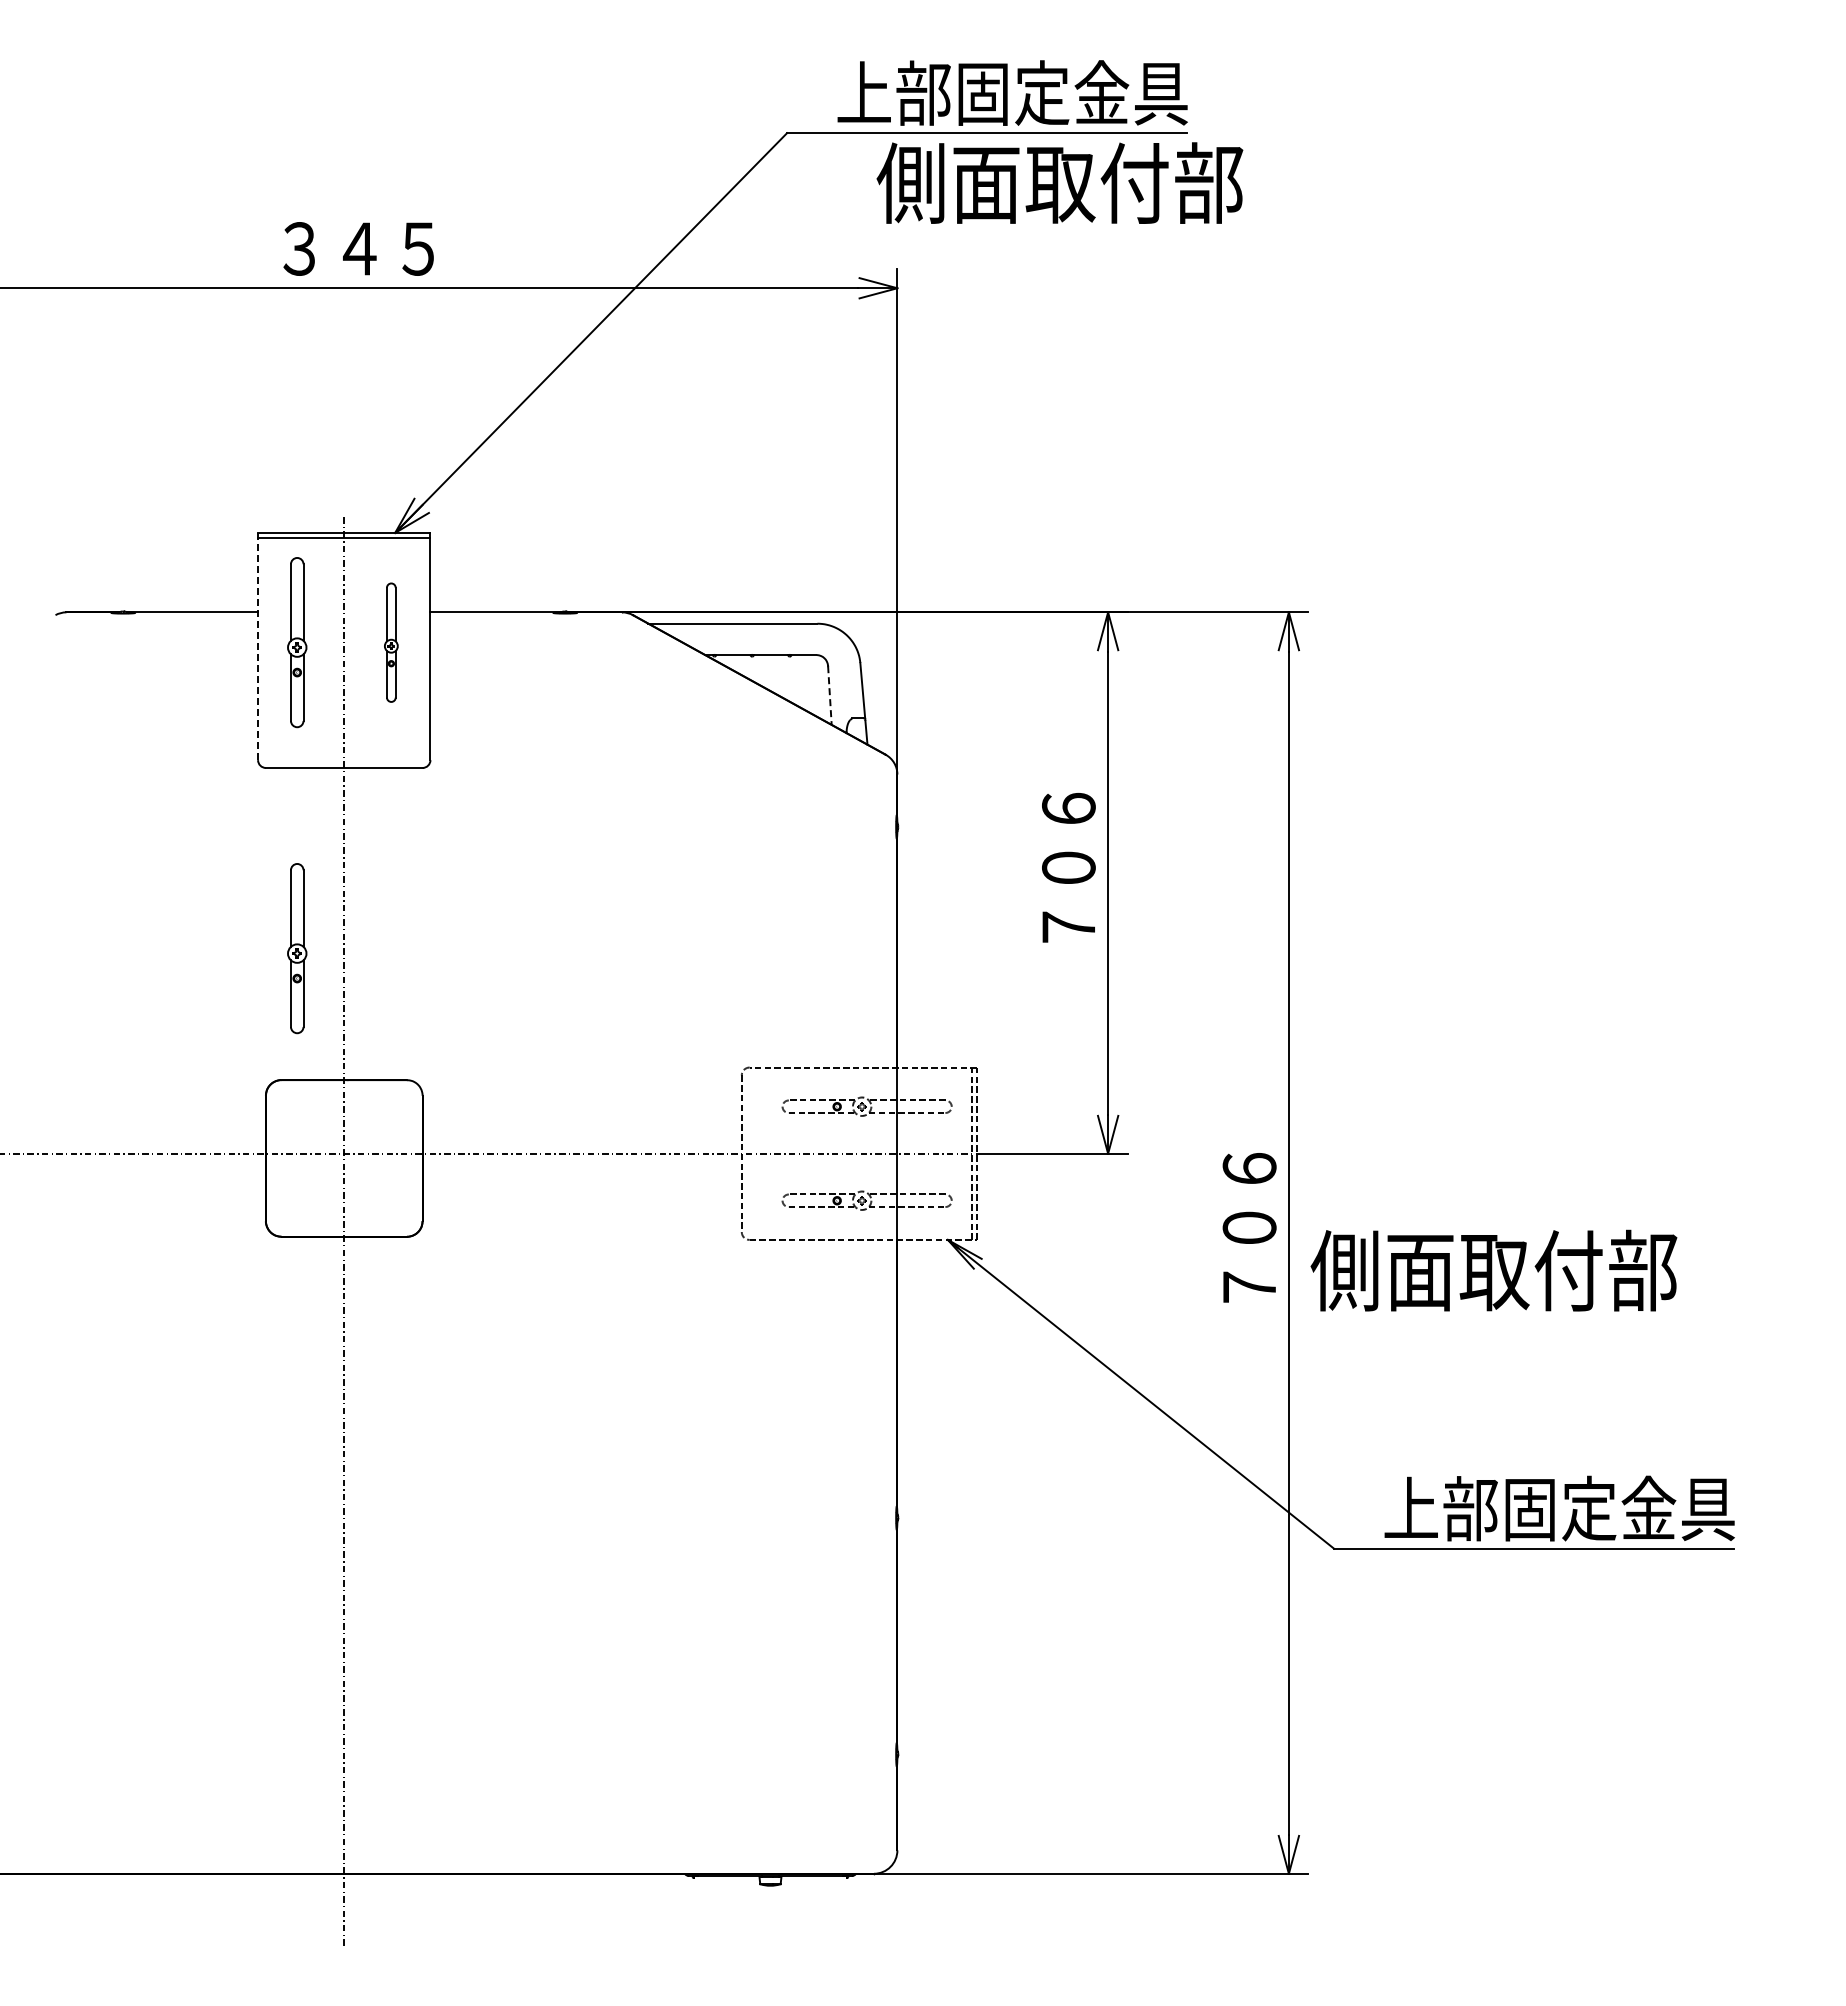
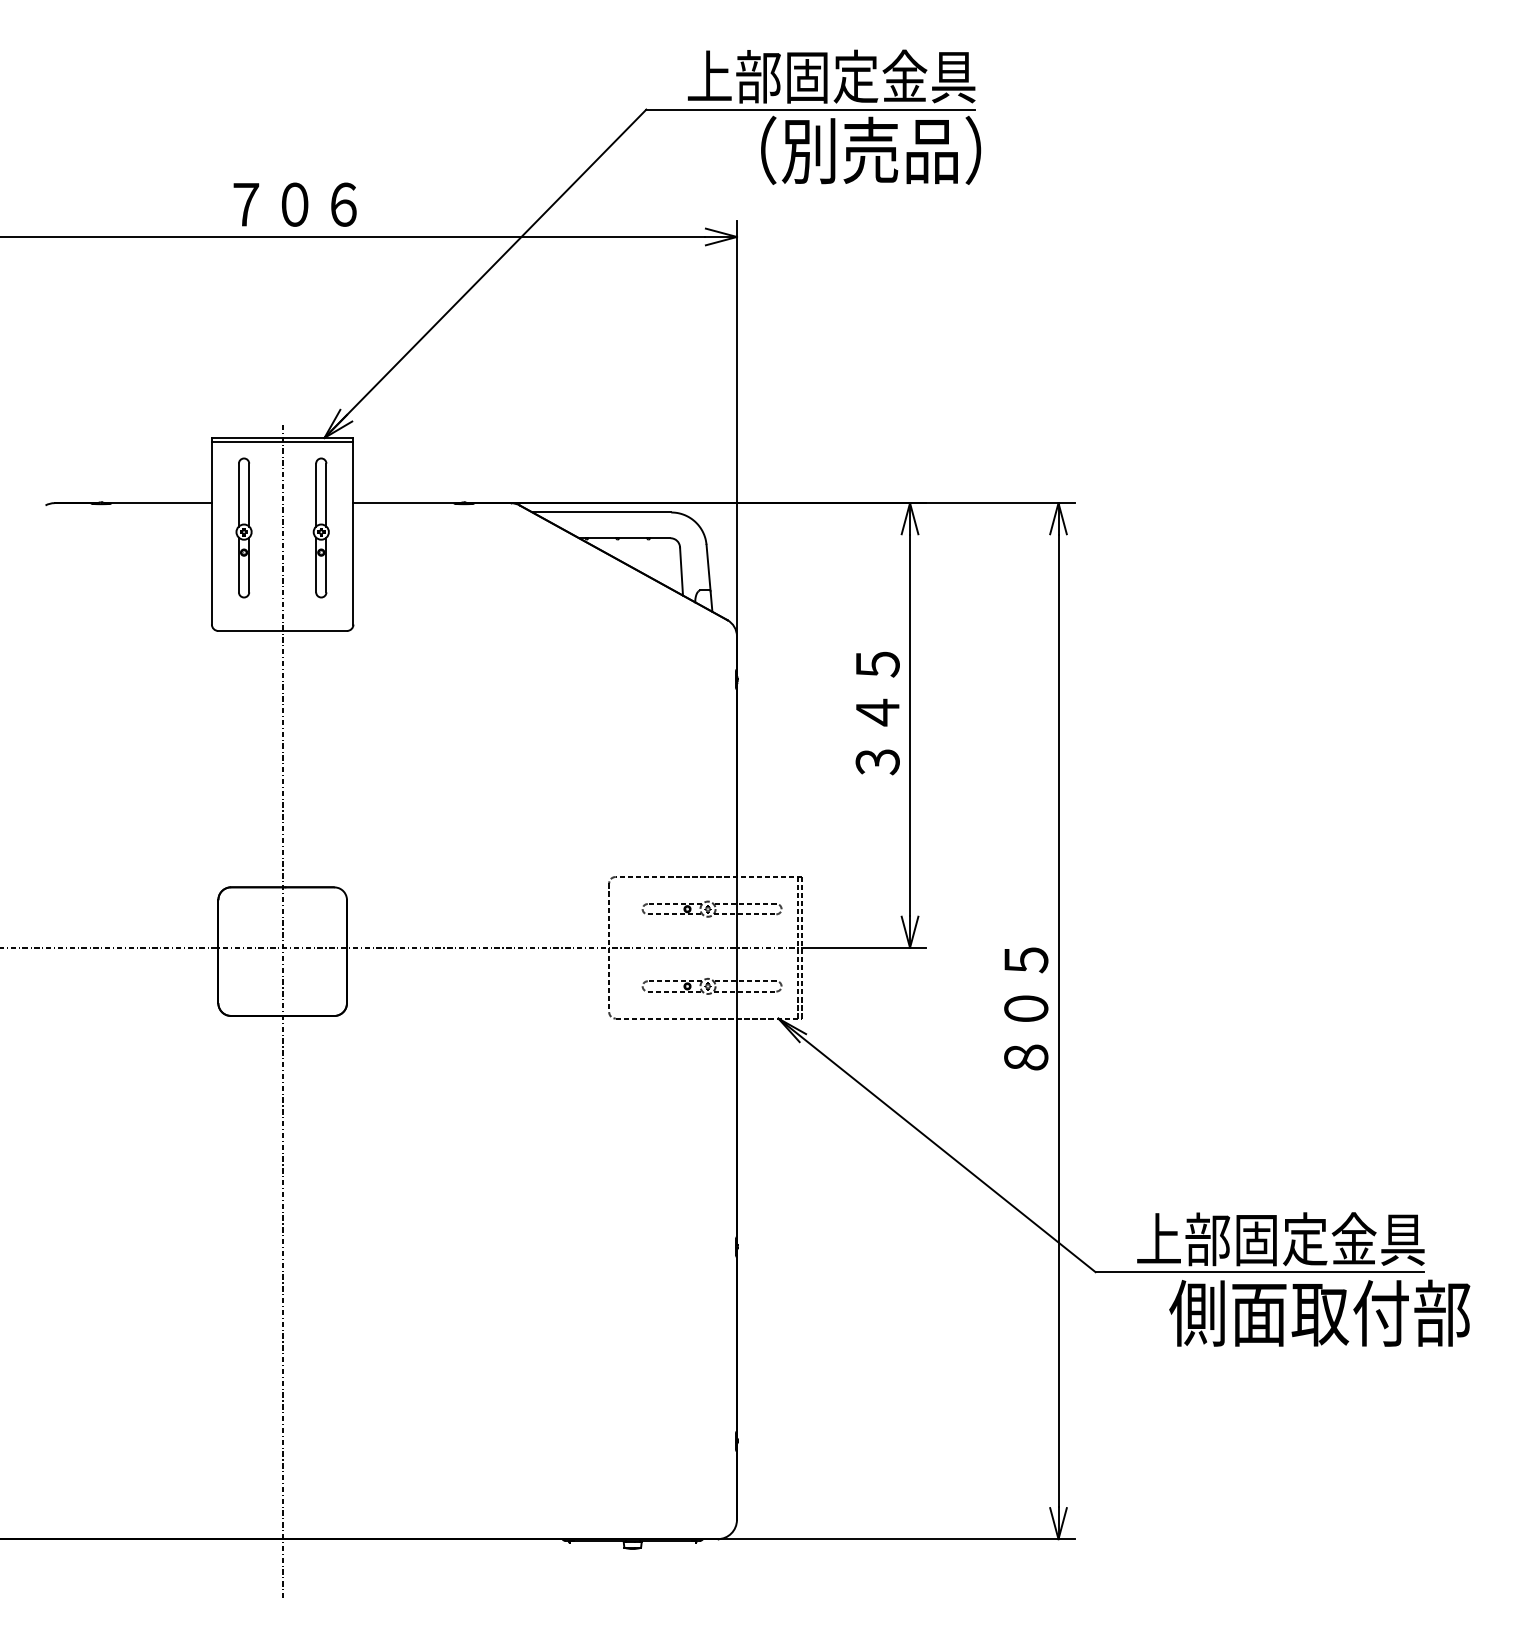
text: (1059, 182) -> (870, 150), 側面取付部 -> （別売品）
text: (358, 248) -> (294, 204), ３４５ -> ７０６
part: (391, 642) -> (321, 527), size x1.43
line: (258, 646) -> (212, 531), dashed -> solid
line: (829, 696) -> (681, 572), dashed -> solid
text: (1068, 867) -> (877, 712), ７０６ -> ３４５
part: (297, 948) -> (244, 779), removed
text: (1249, 1228) -> (1026, 1009), ７０６ -> ８０５
text: (1493, 1270) -> (1319, 1313), moved

